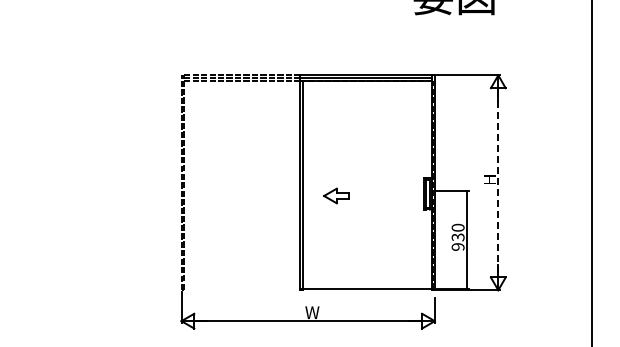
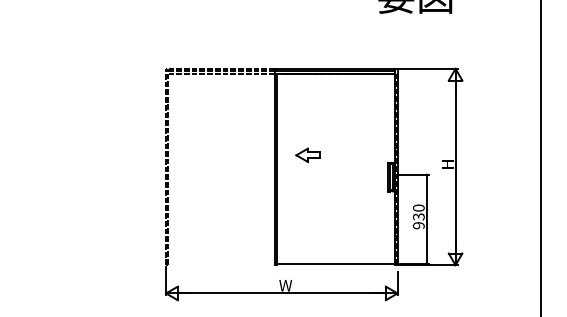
line: (498, 182) -> (455, 166), dashed -> solid
part: (336, 195) -> (307, 154), moved

